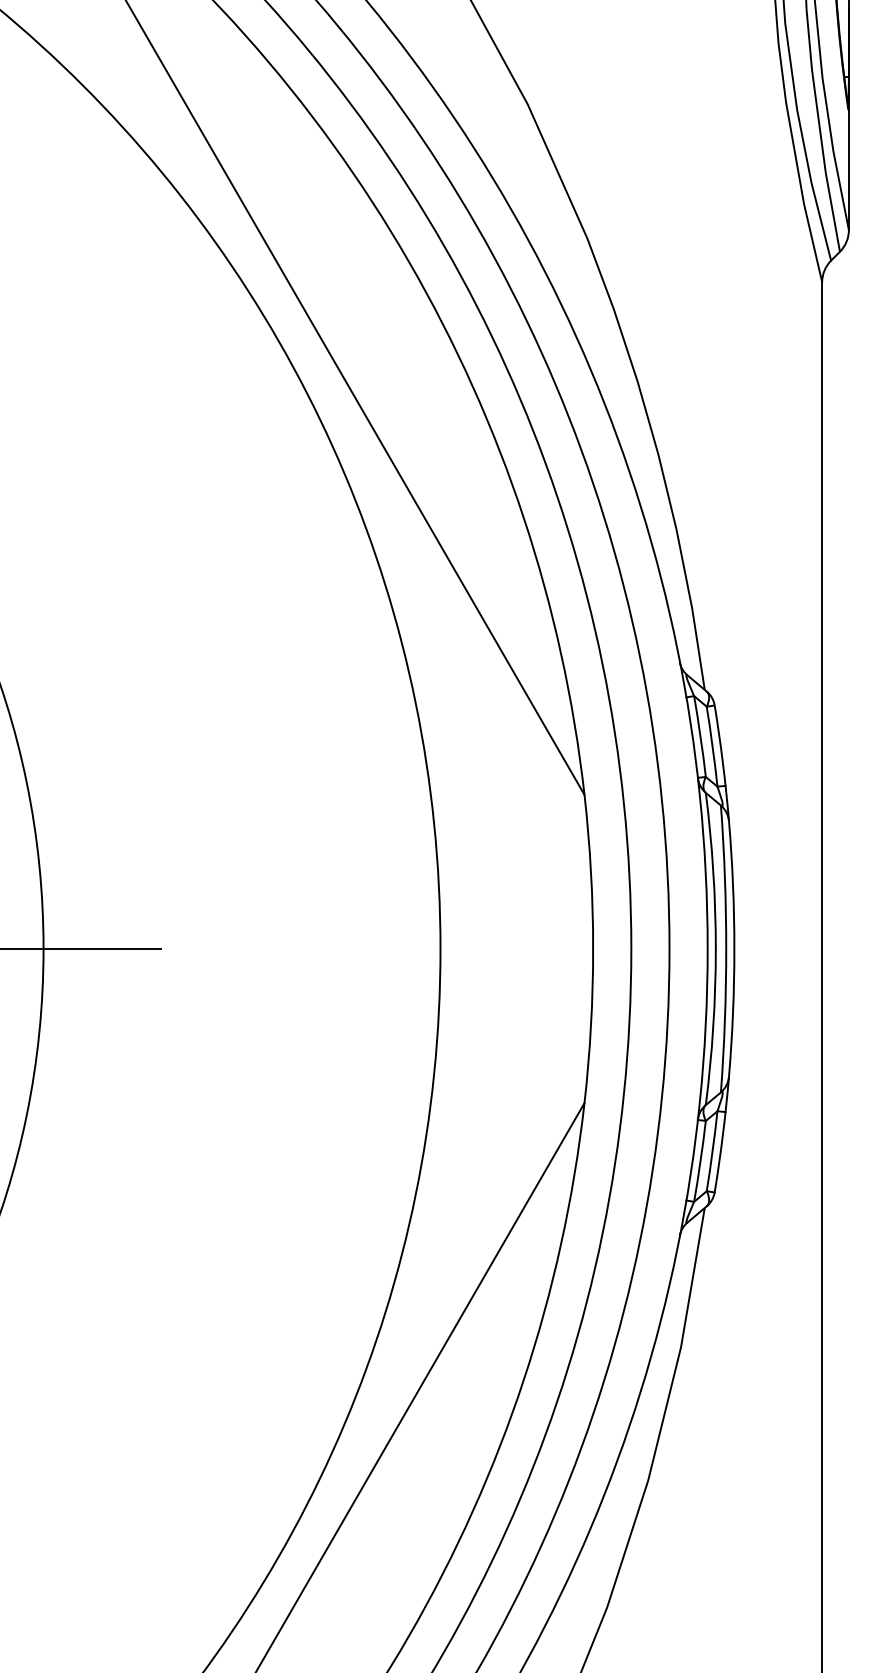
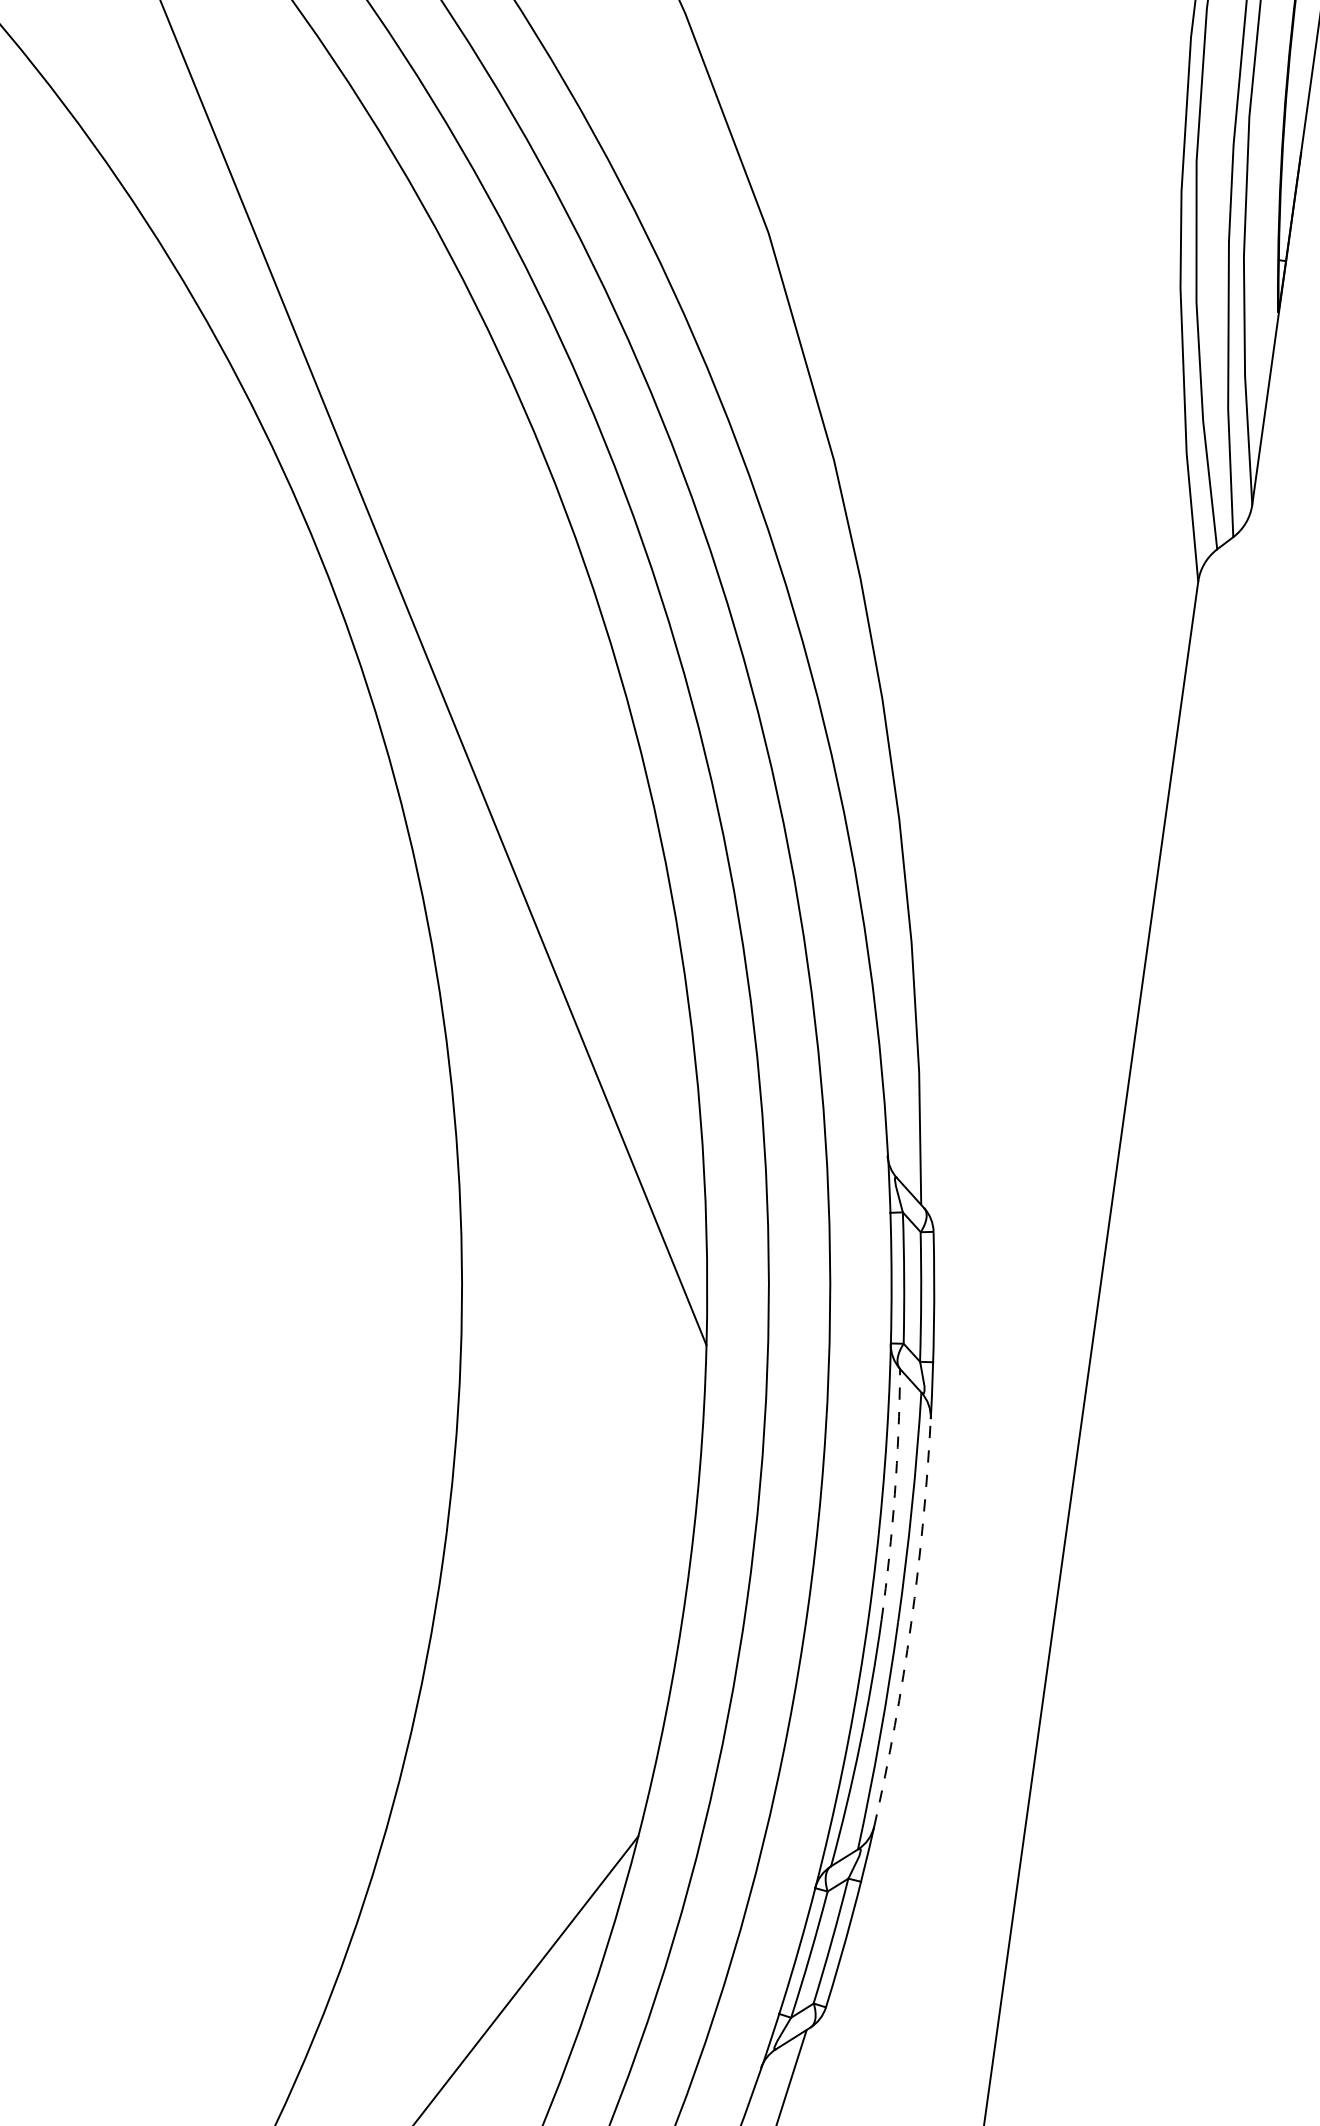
arc: (713, 870) -> (895, 1494), solid -> dashed
arc: (734, 948) -> (911, 1623), solid -> dashed

